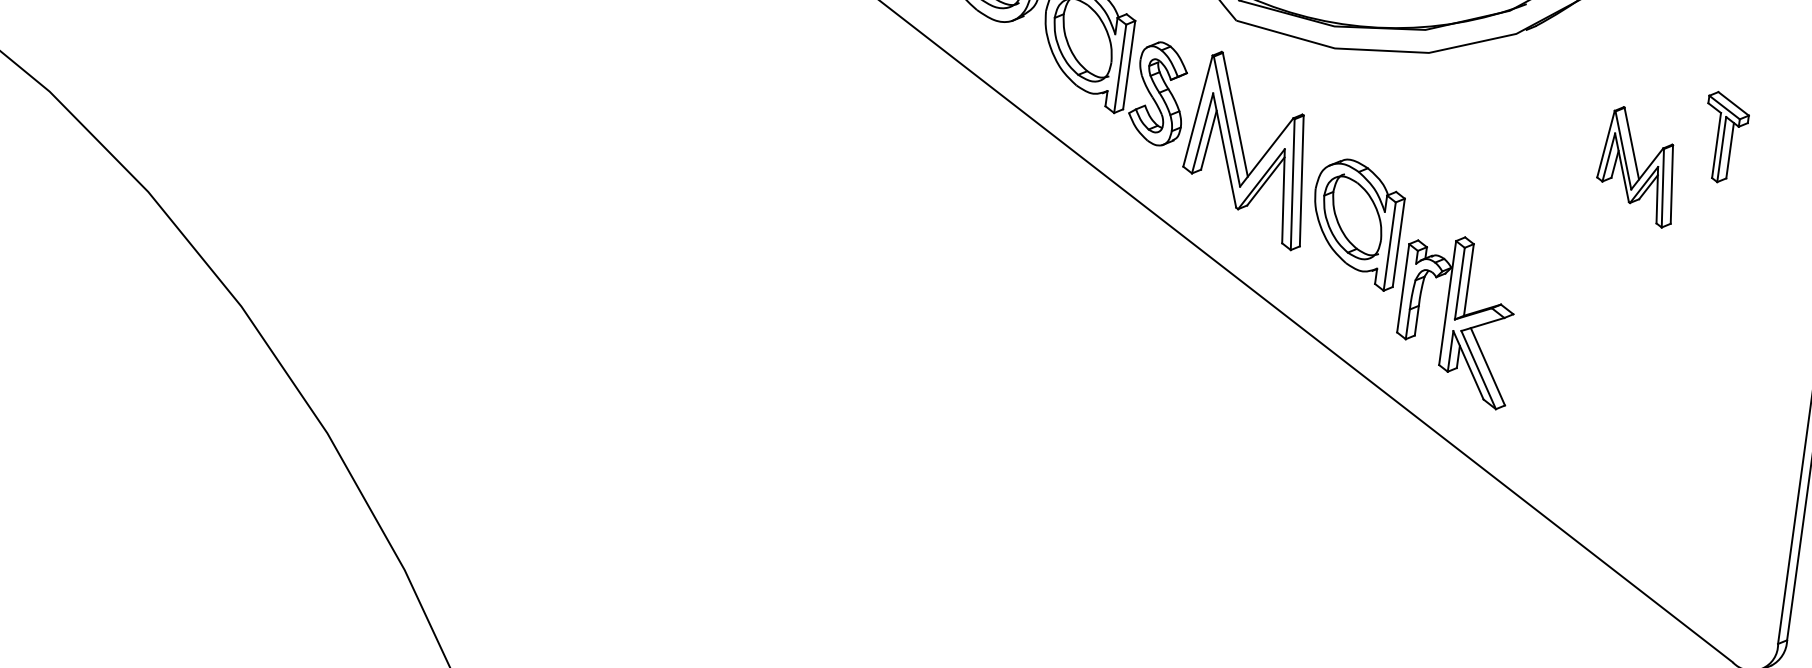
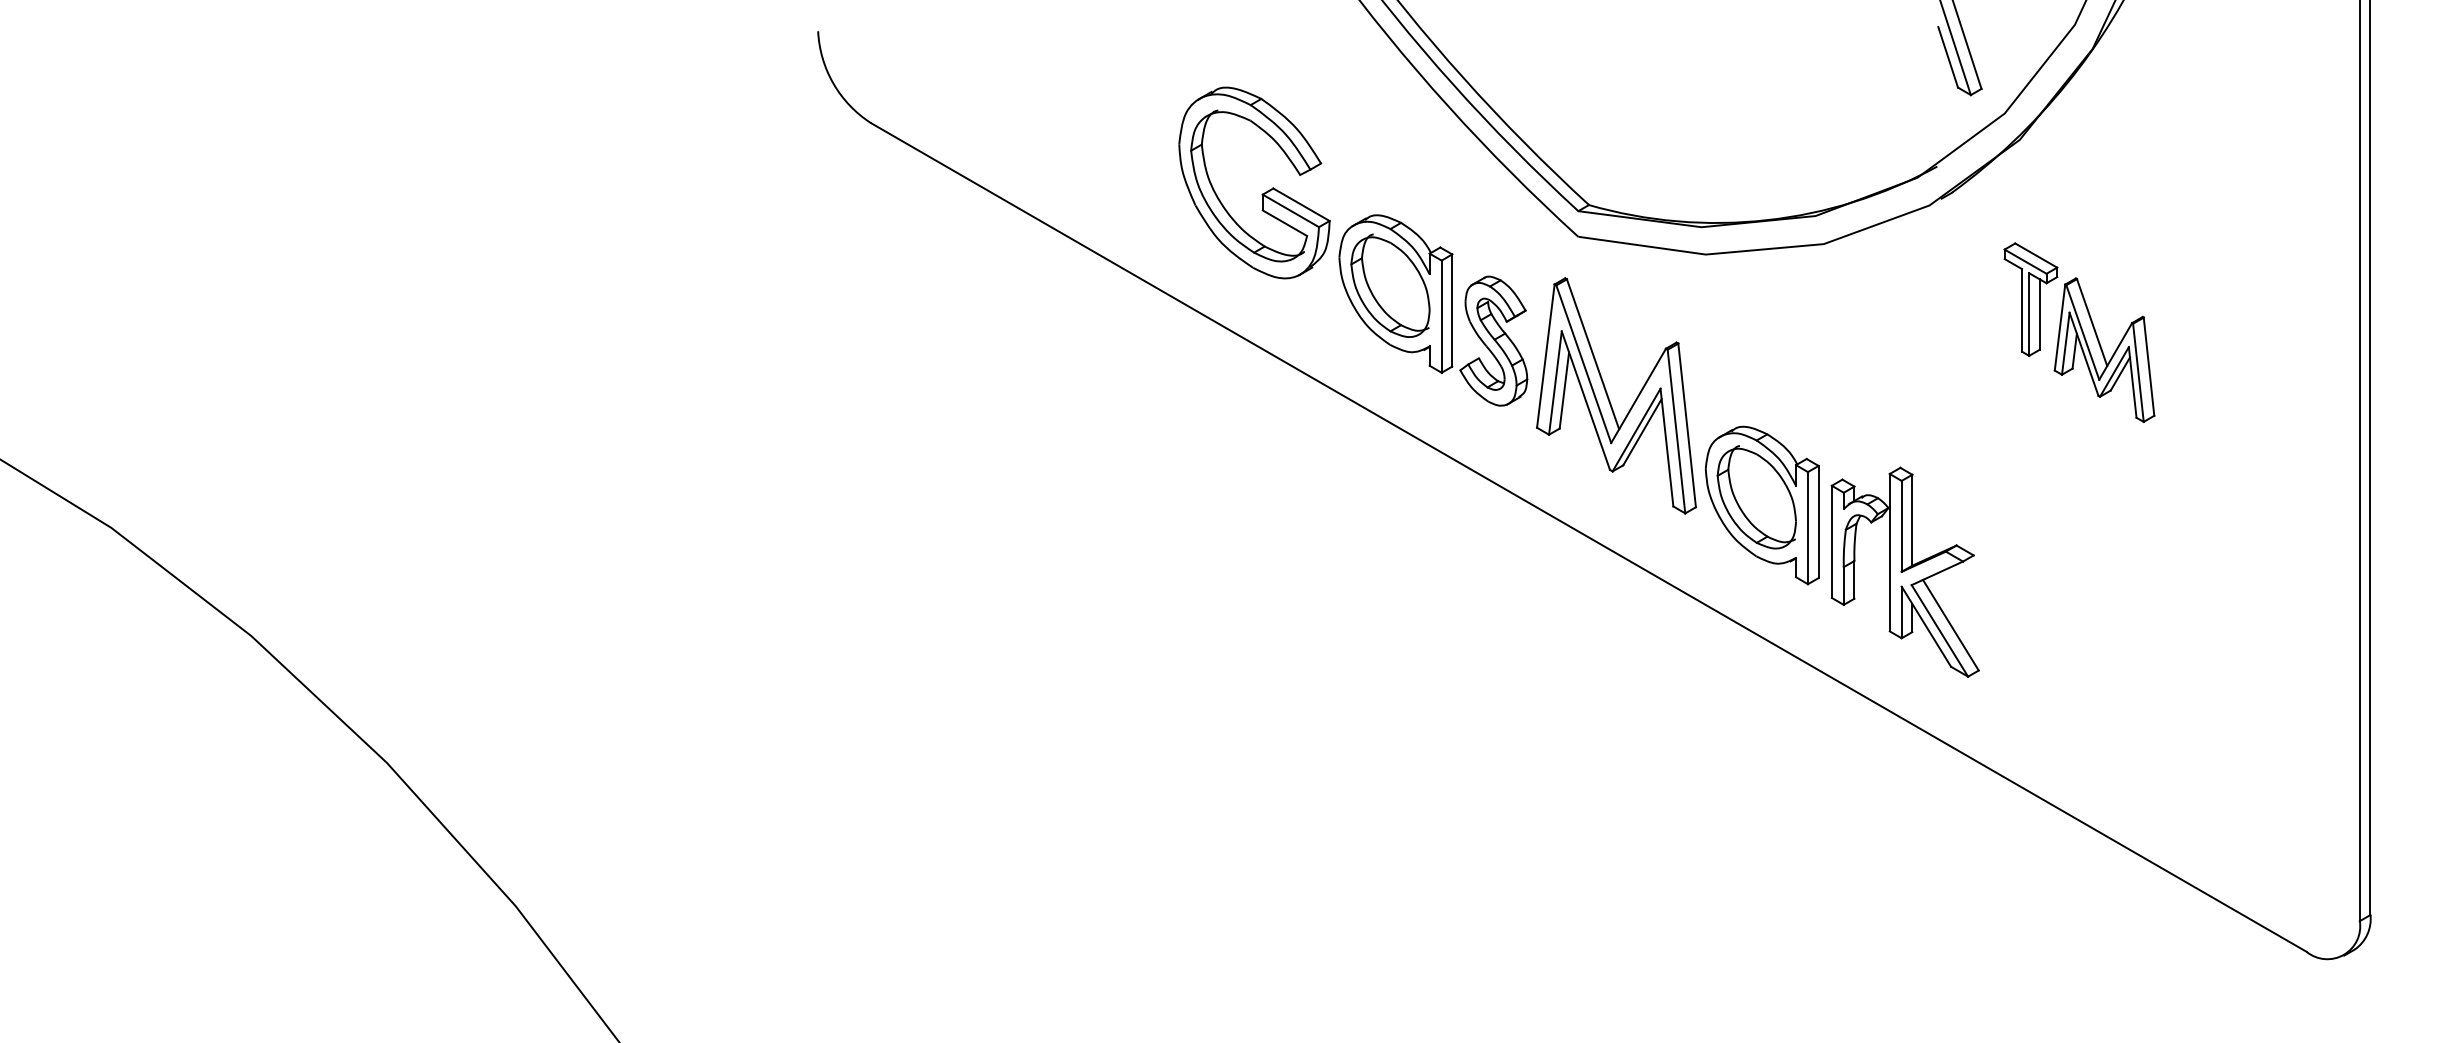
part: (1724, 137) -> (2030, 299), moved
part: (1355, 223) -> (1761, 505), moved

